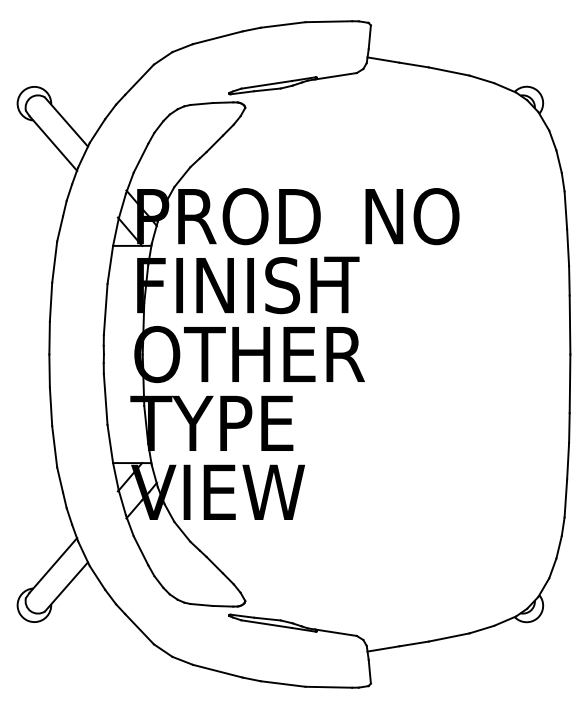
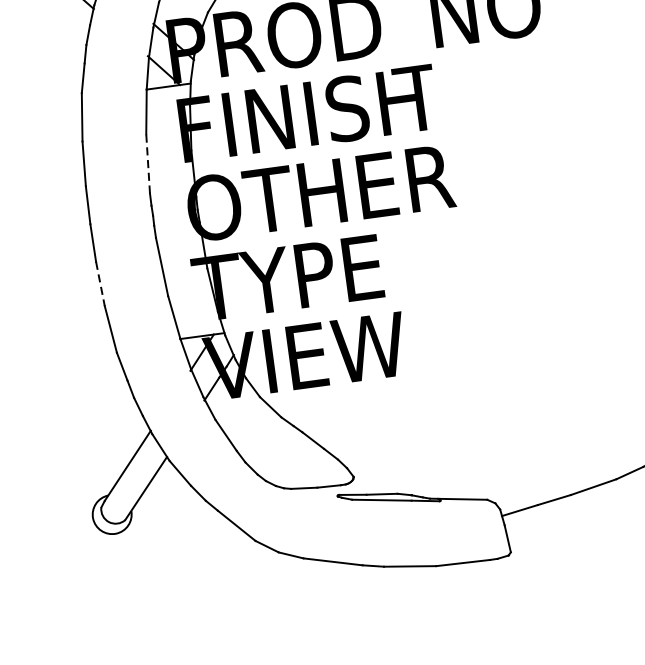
line: (105, 309) -> (147, 163), solid -> dashed
line: (51, 407) -> (101, 284), solid -> dashed

